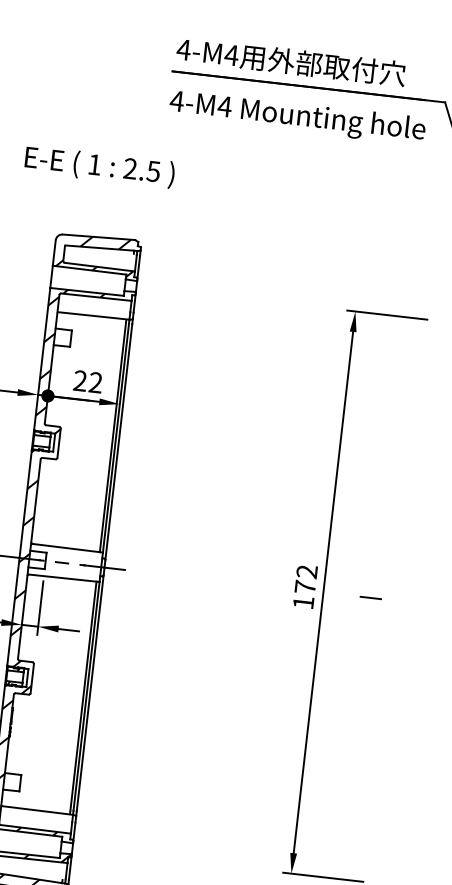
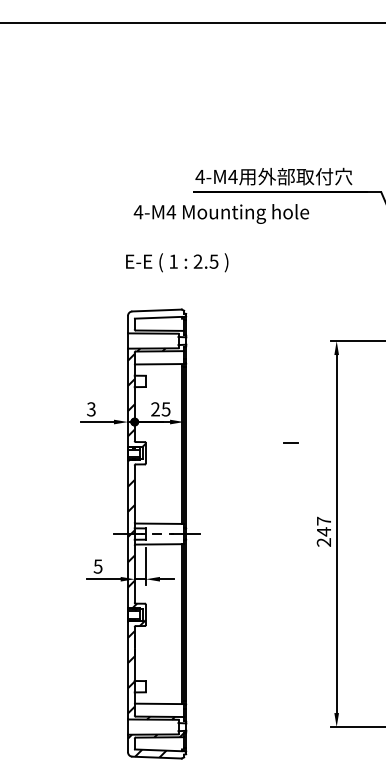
text: (297, 116) -> (221, 213), moved
text: (100, 166) -> (177, 262), moved
hatch: (96, 254) -> (156, 322), removed
text: (94, 382) -> (165, 409), 22 -> 25
text: (304, 586) -> (323, 531), 172 -> 247
line: (369, 597) -> (290, 442), moved

